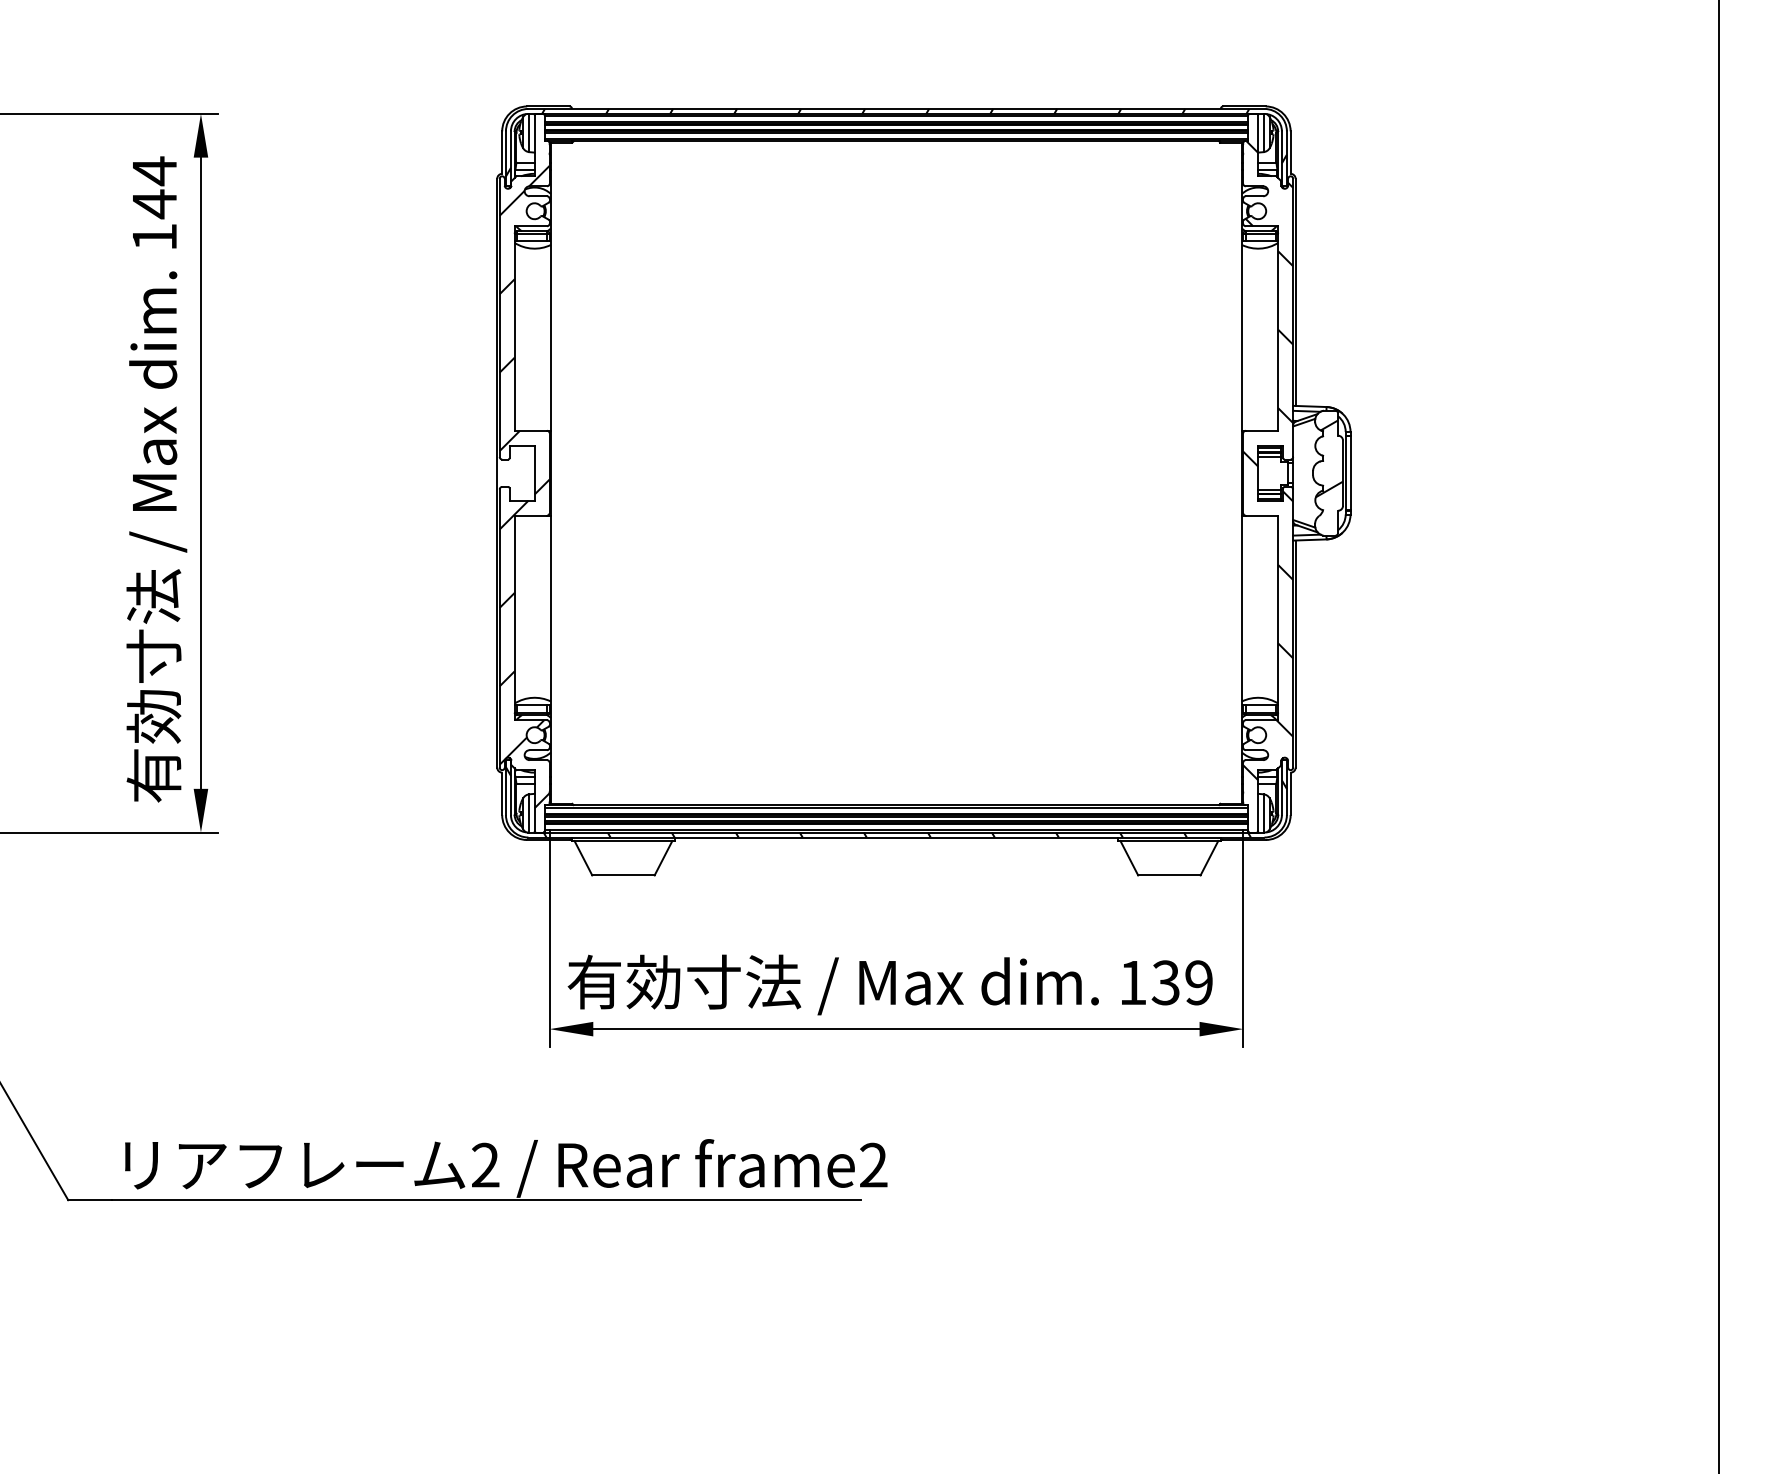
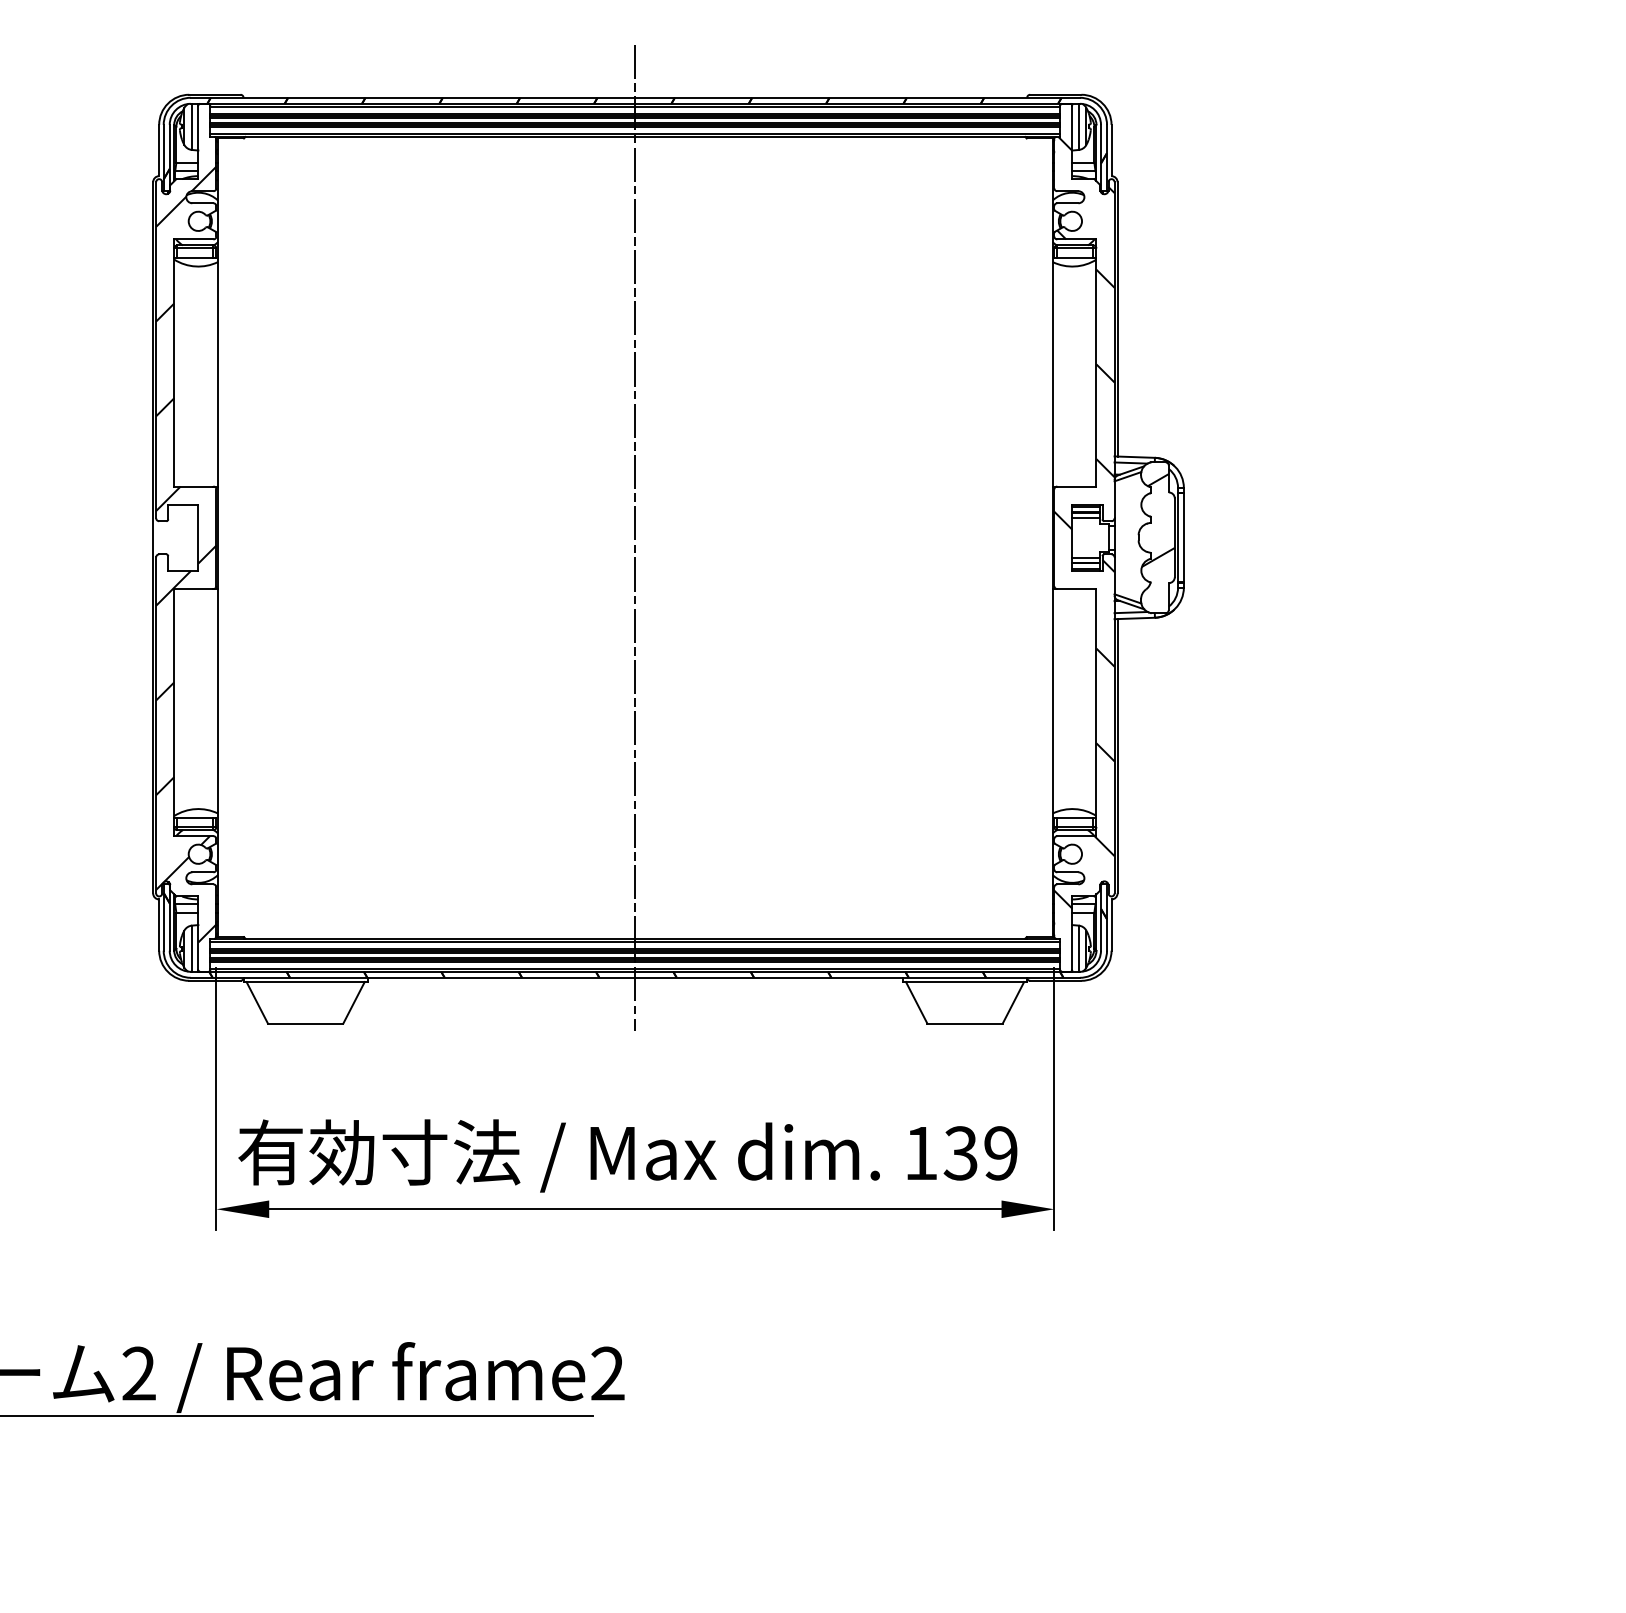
hatch: (895, 142) -> (634, 138), added
line: (896, 473) -> (635, 538), added
hatch: (895, 802) -> (634, 935), added

